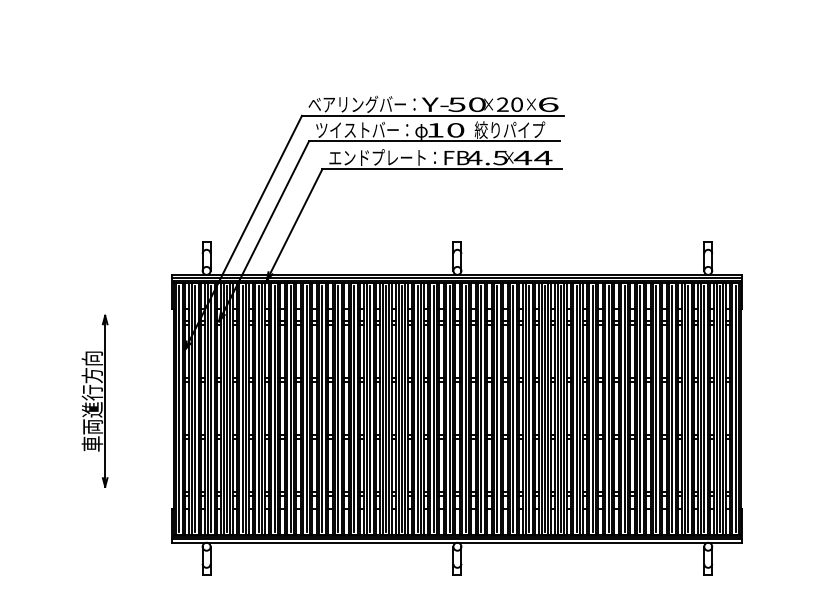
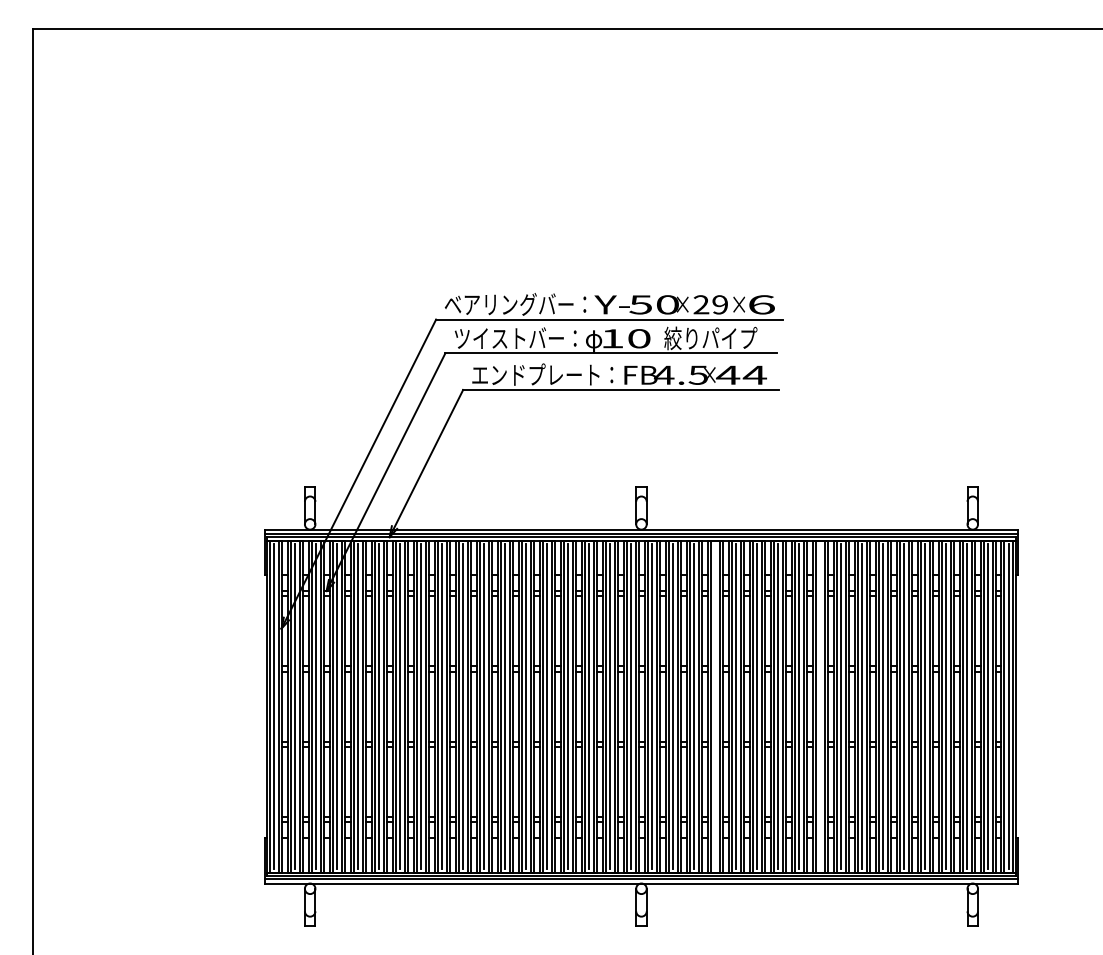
text: (517, 104) -> (720, 304), 20 -> 29
part: (94, 401) -> (162, 696), removed
line: (513, 408) -> (715, 706), removed
line: (592, 408) -> (820, 706), removed

